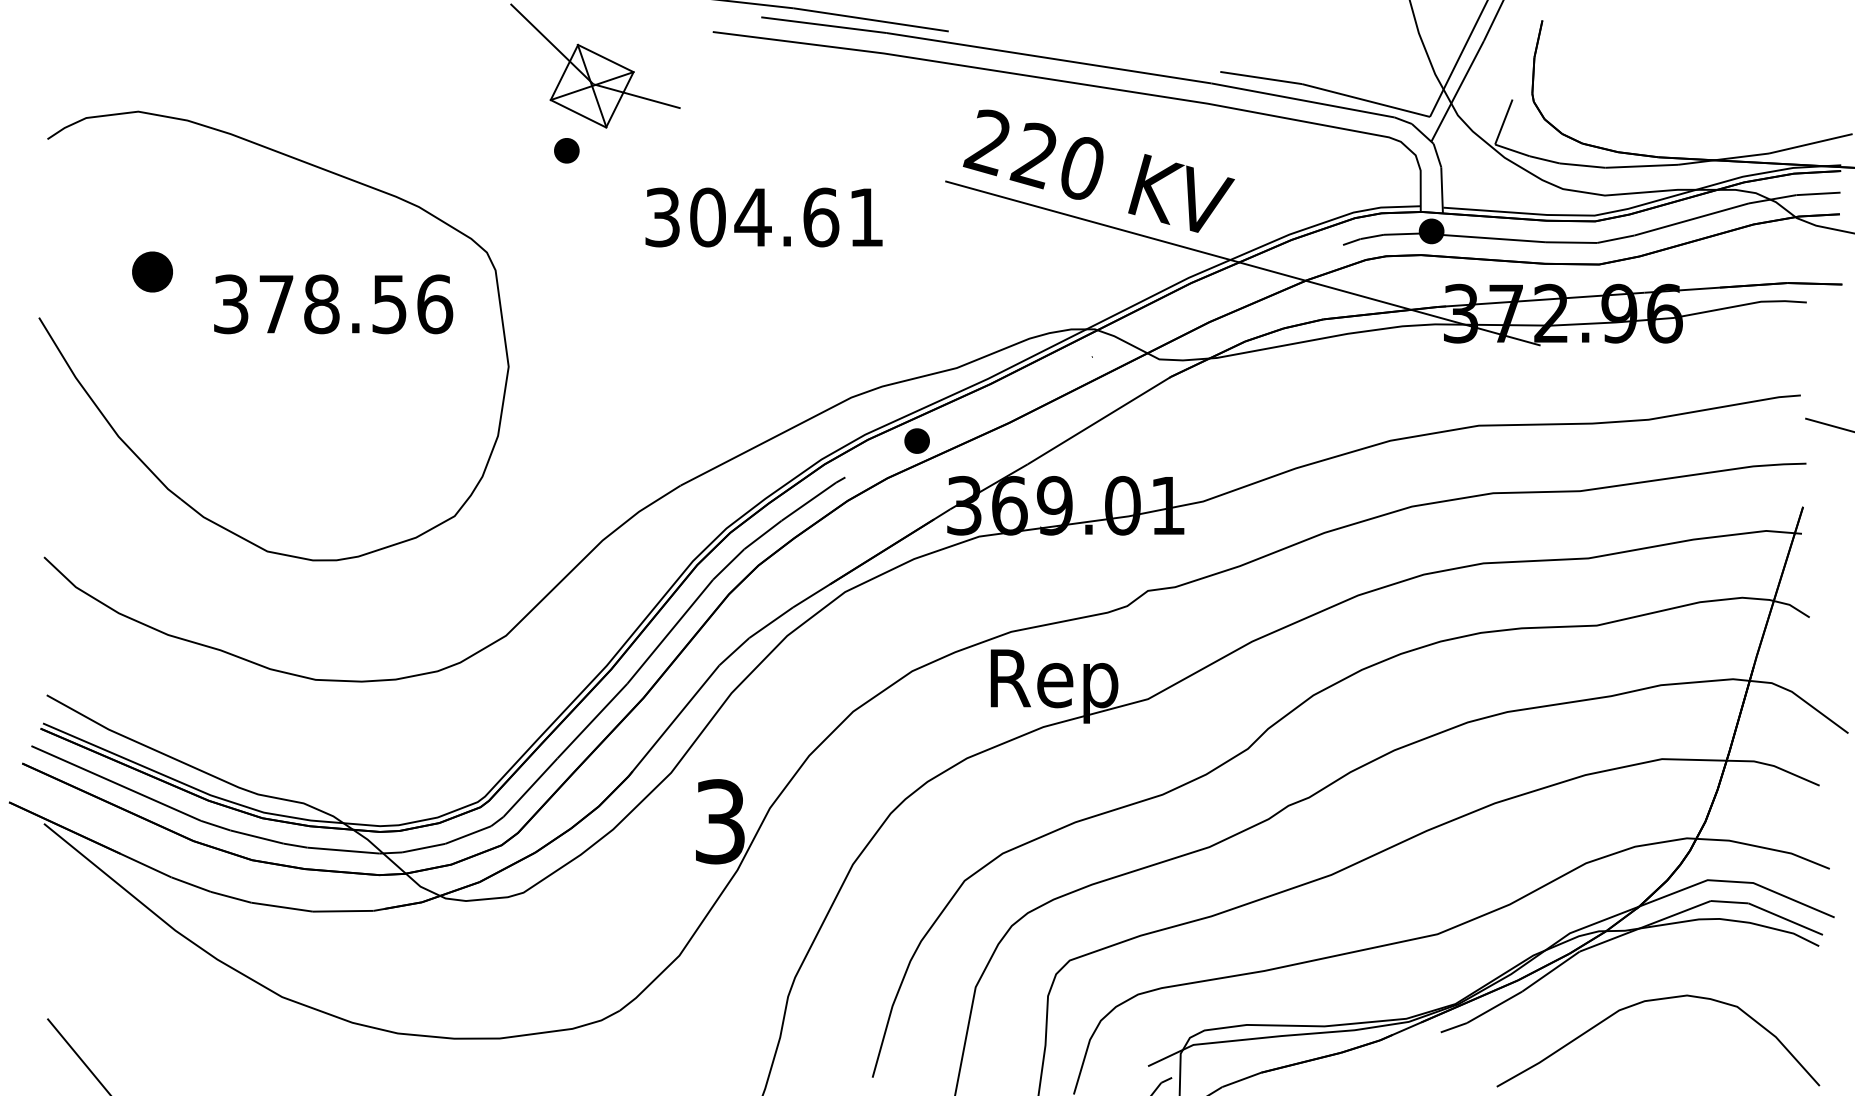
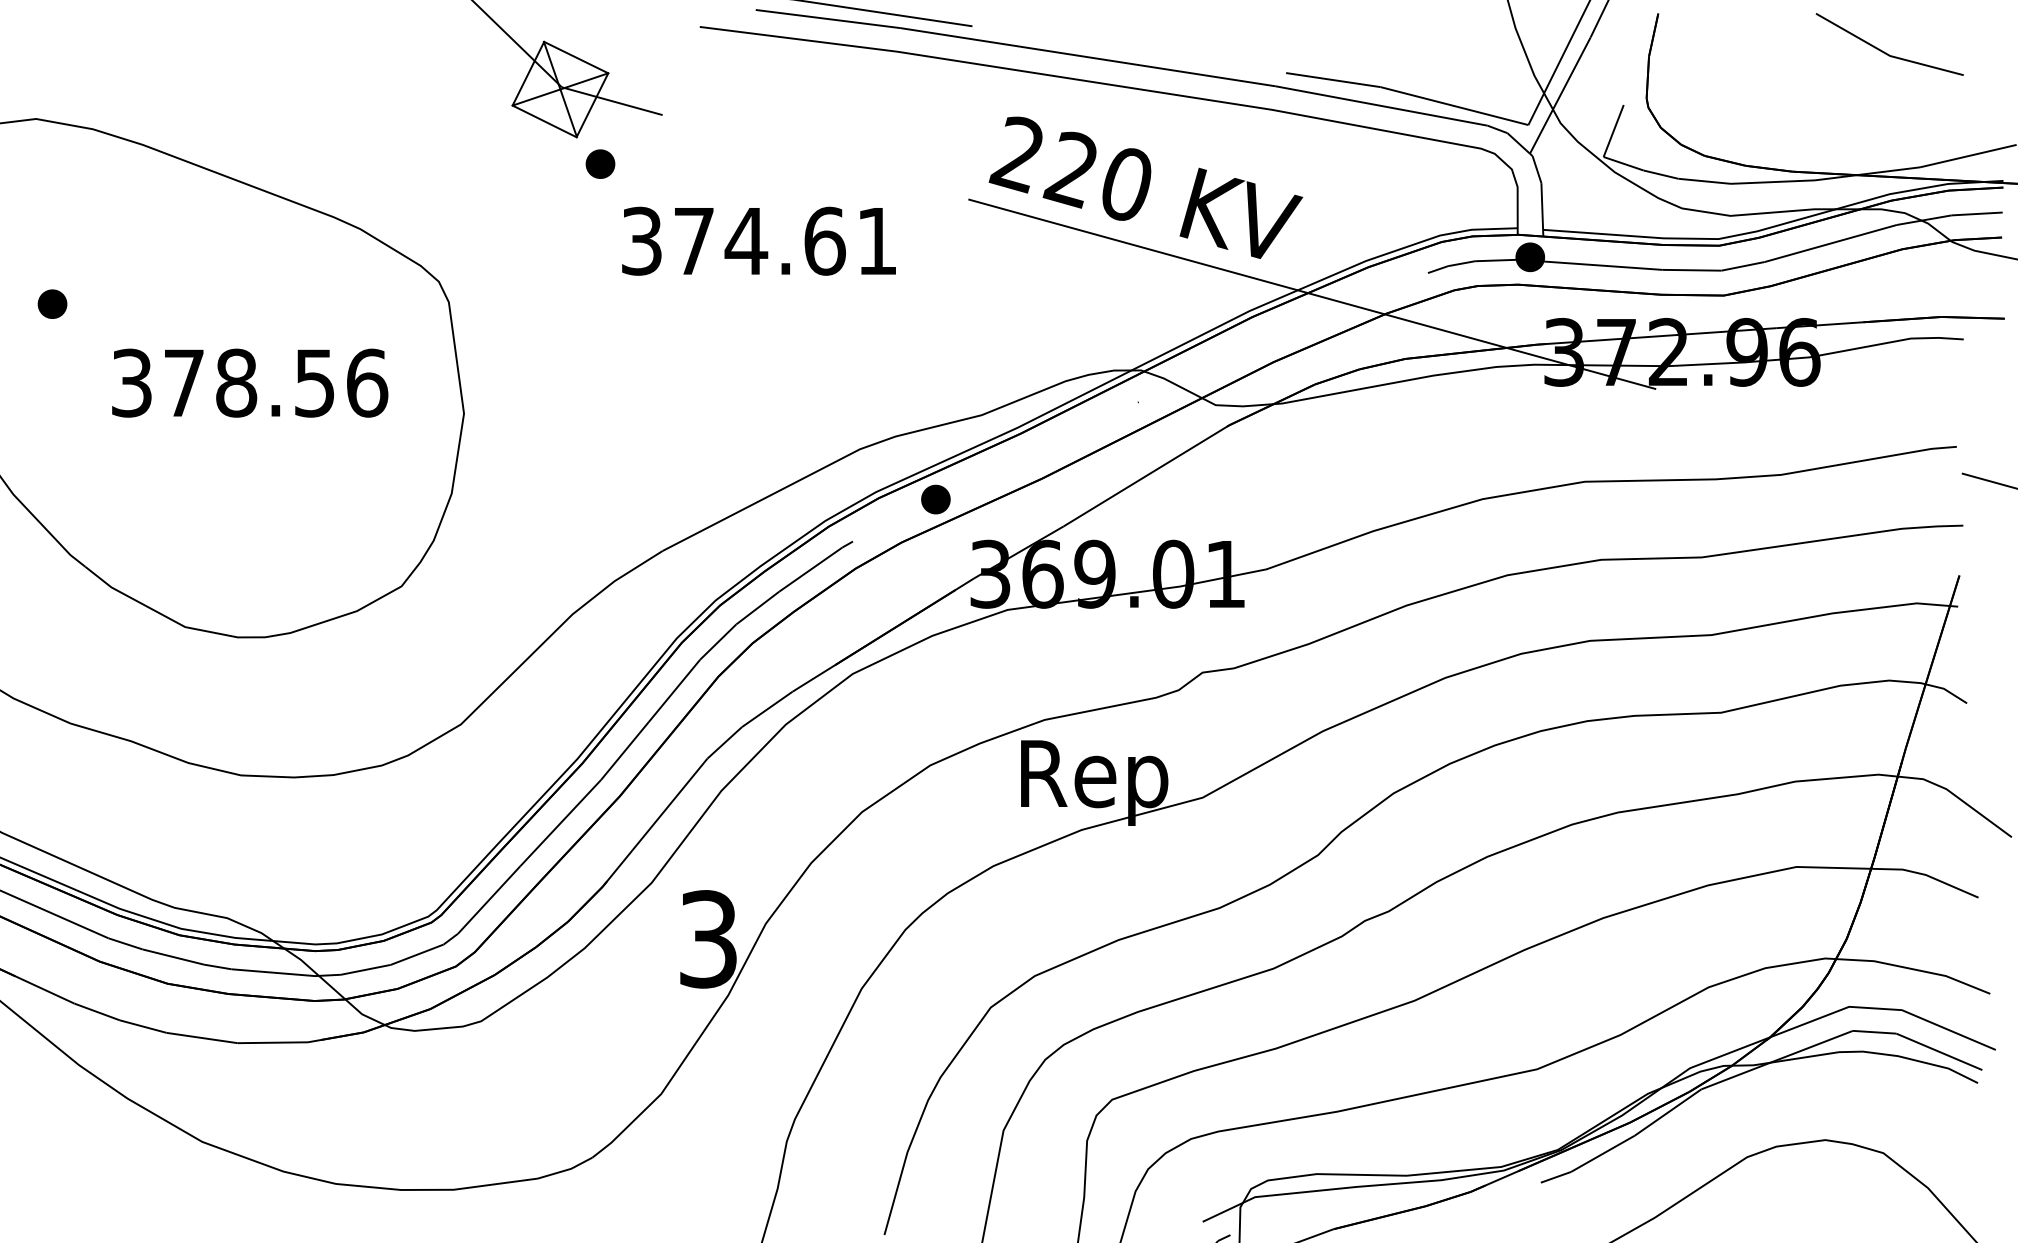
line: (1737, 52) -> (1883, 50), added
part: (566, 150) -> (600, 163), moved
text: (707, 217) -> (693, 241), 304.61 -> 374.61
part: (152, 271) -> (52, 303), size x0.62
text: (333, 304) -> (250, 383), moved

